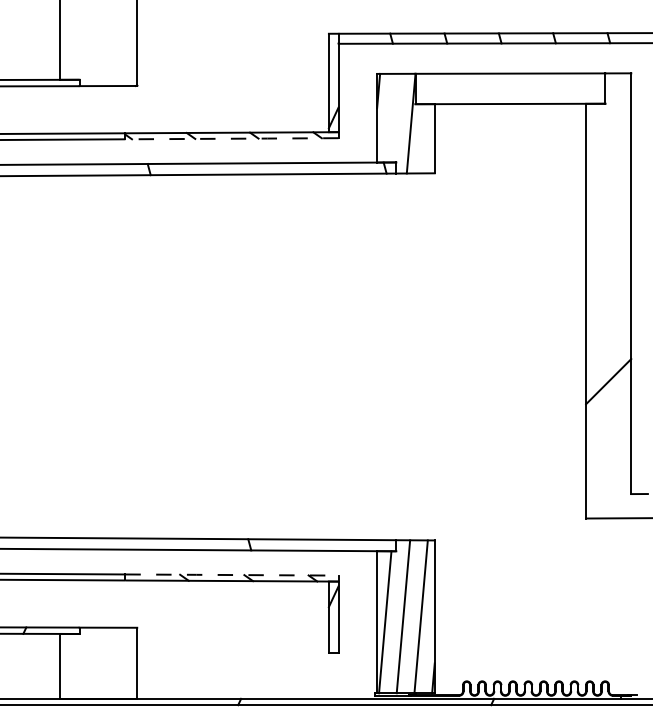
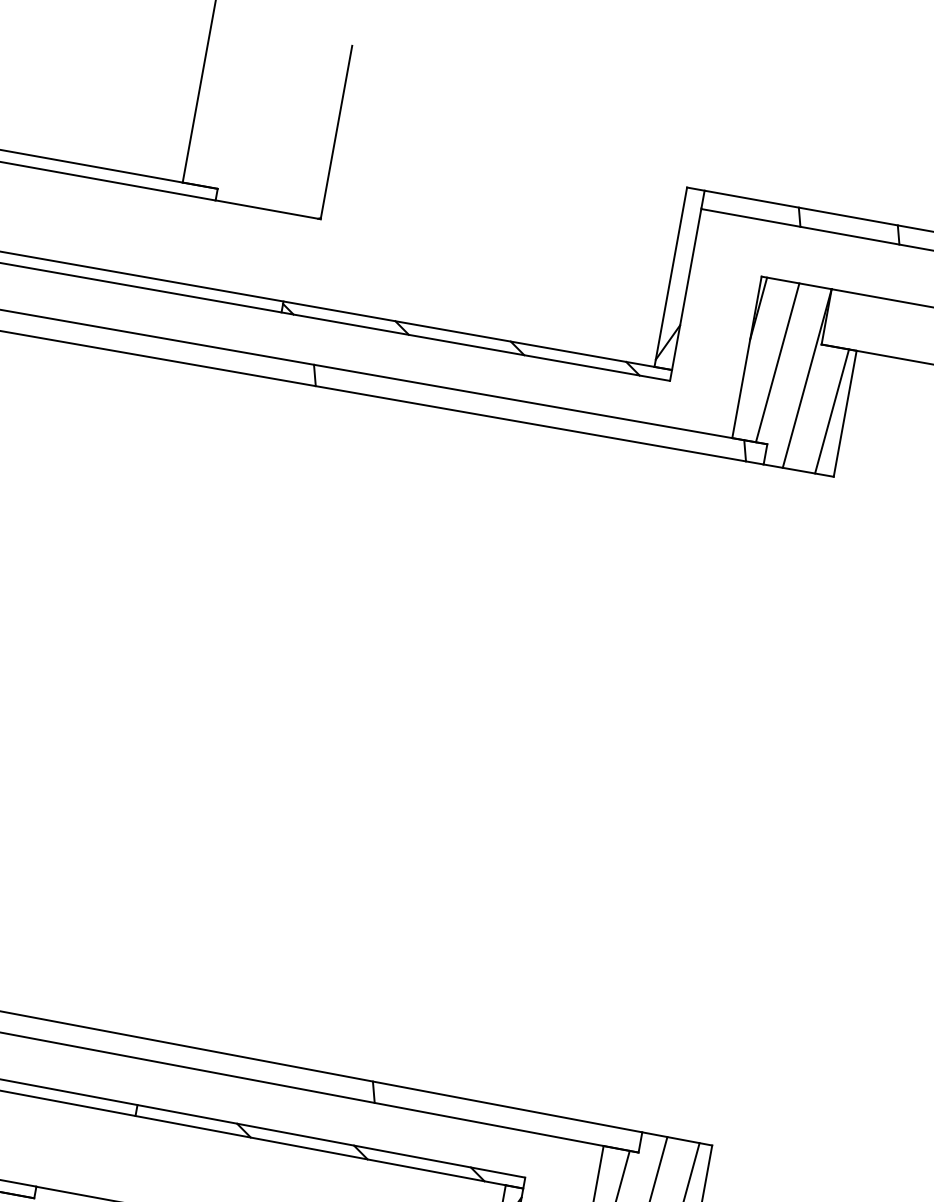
line: (393, 117) -> (777, 361), added
line: (231, 138) -> (475, 346), dashed -> solid
line: (427, 138) -> (832, 410), added
line: (232, 575) -> (332, 1142), dashed -> solid

